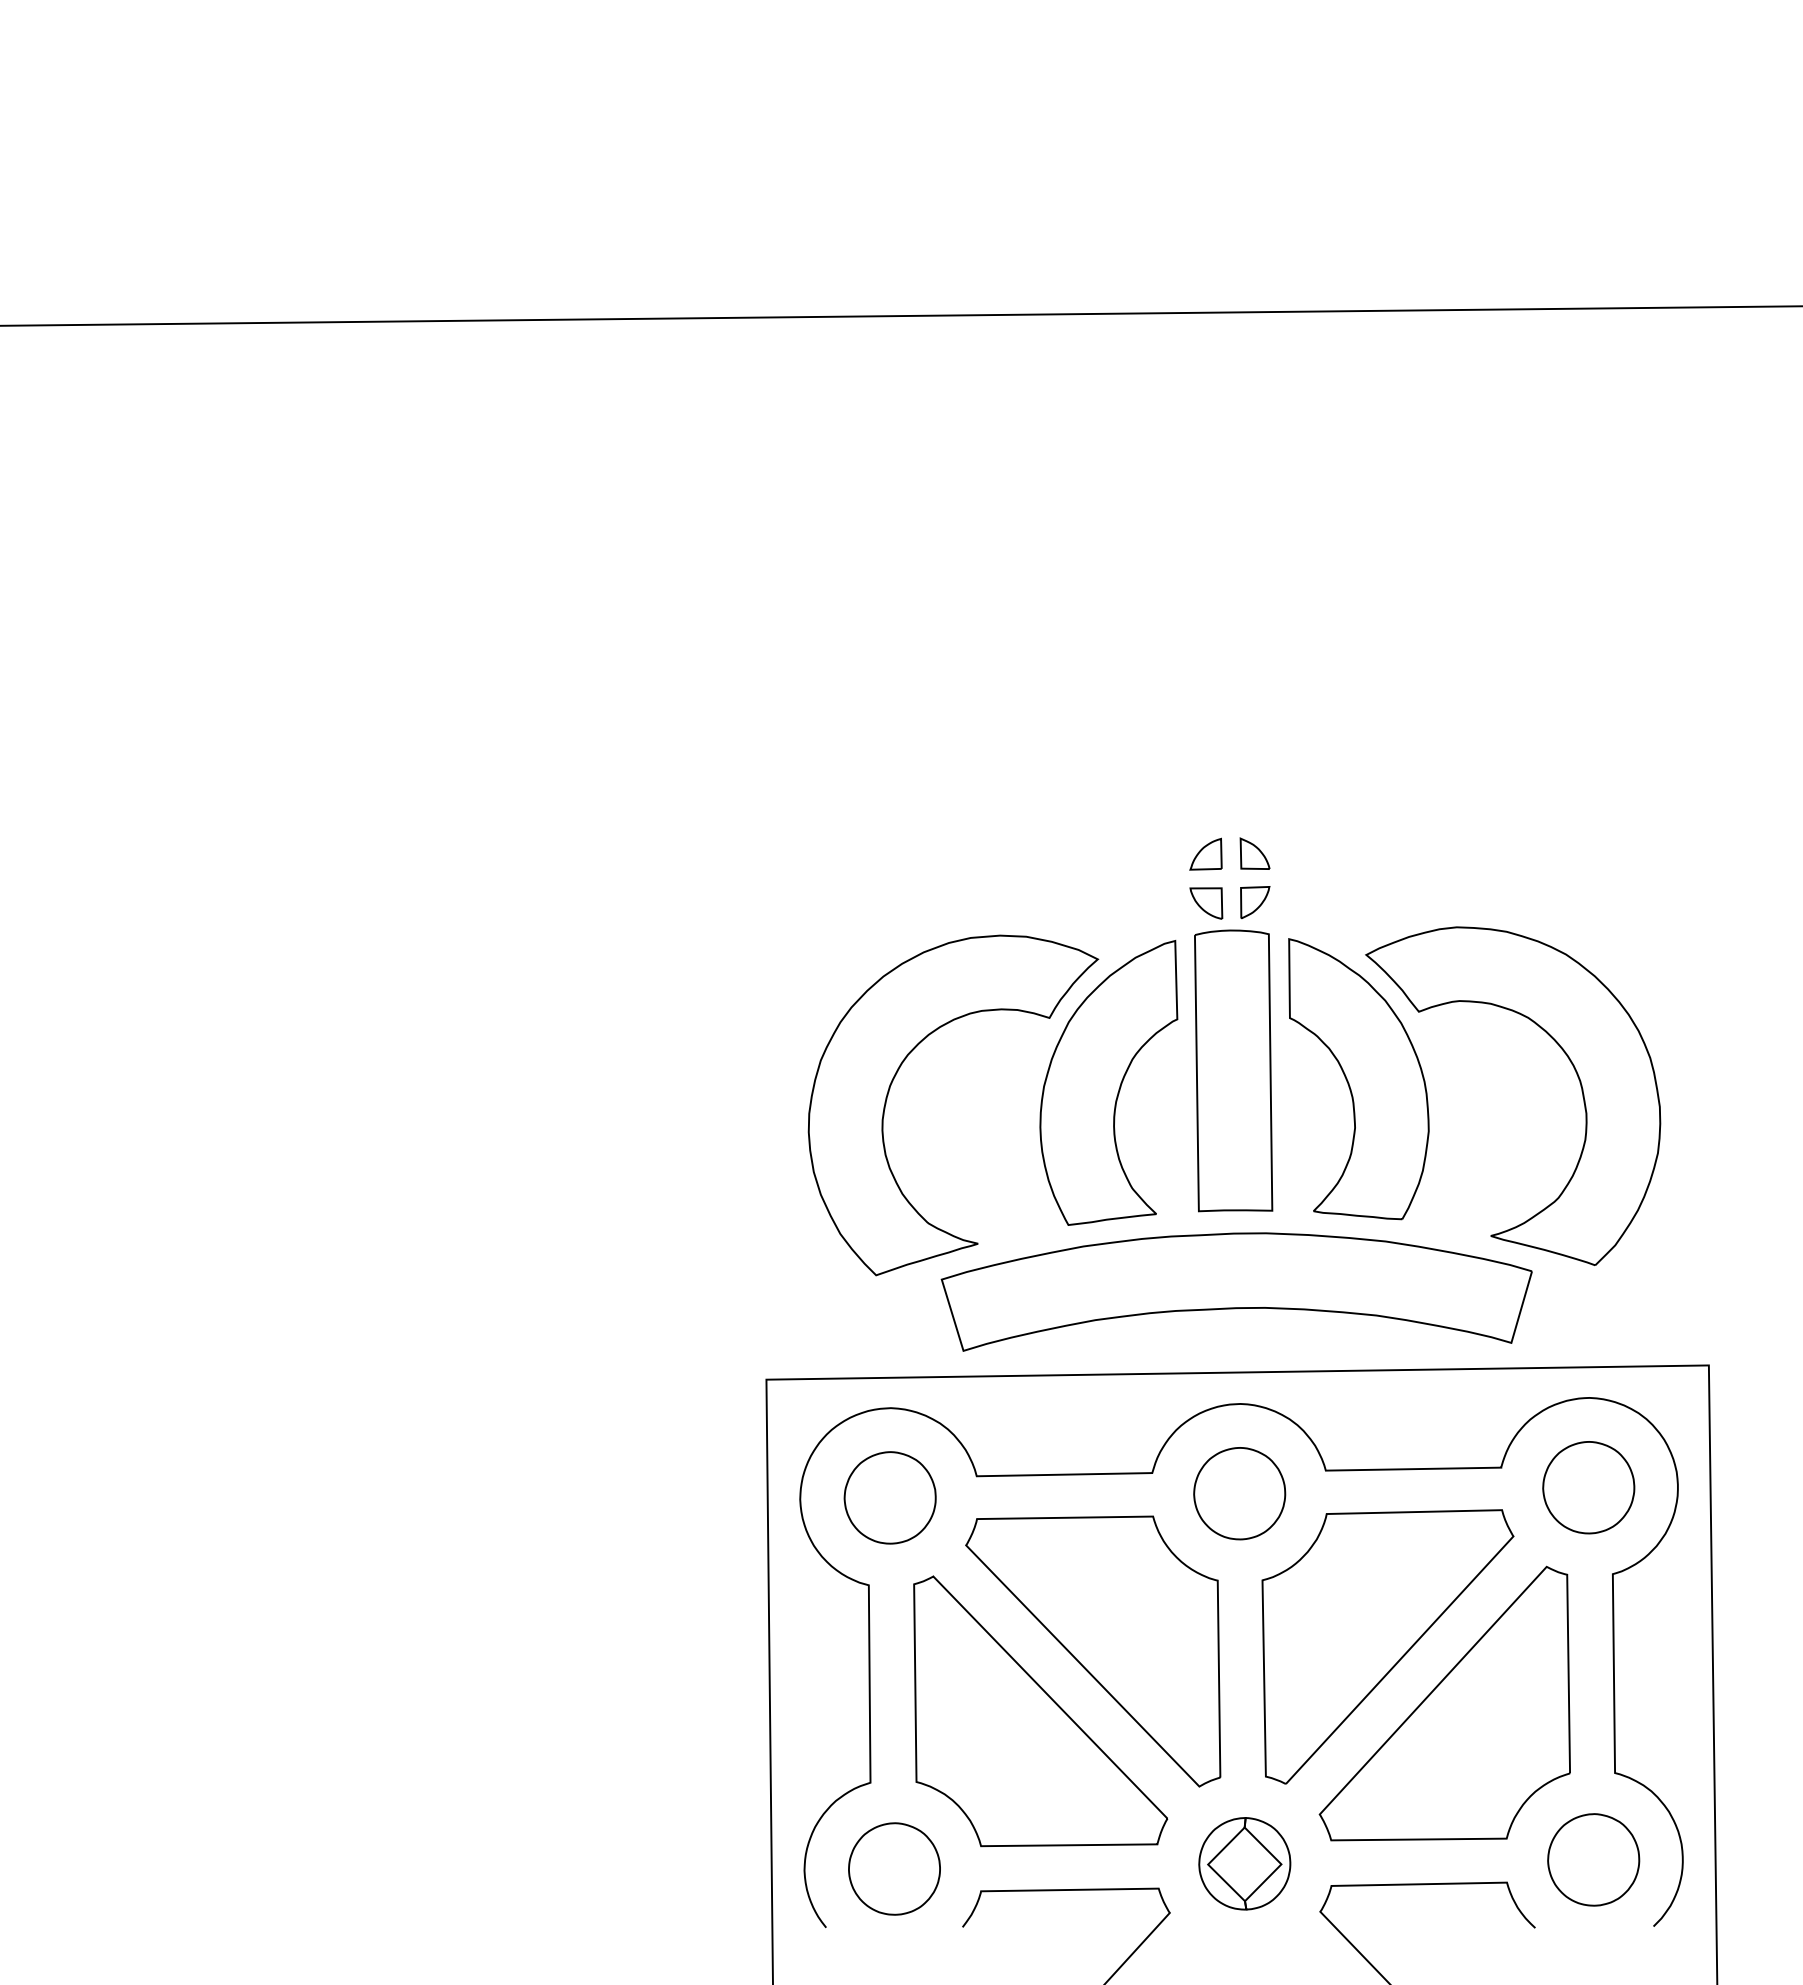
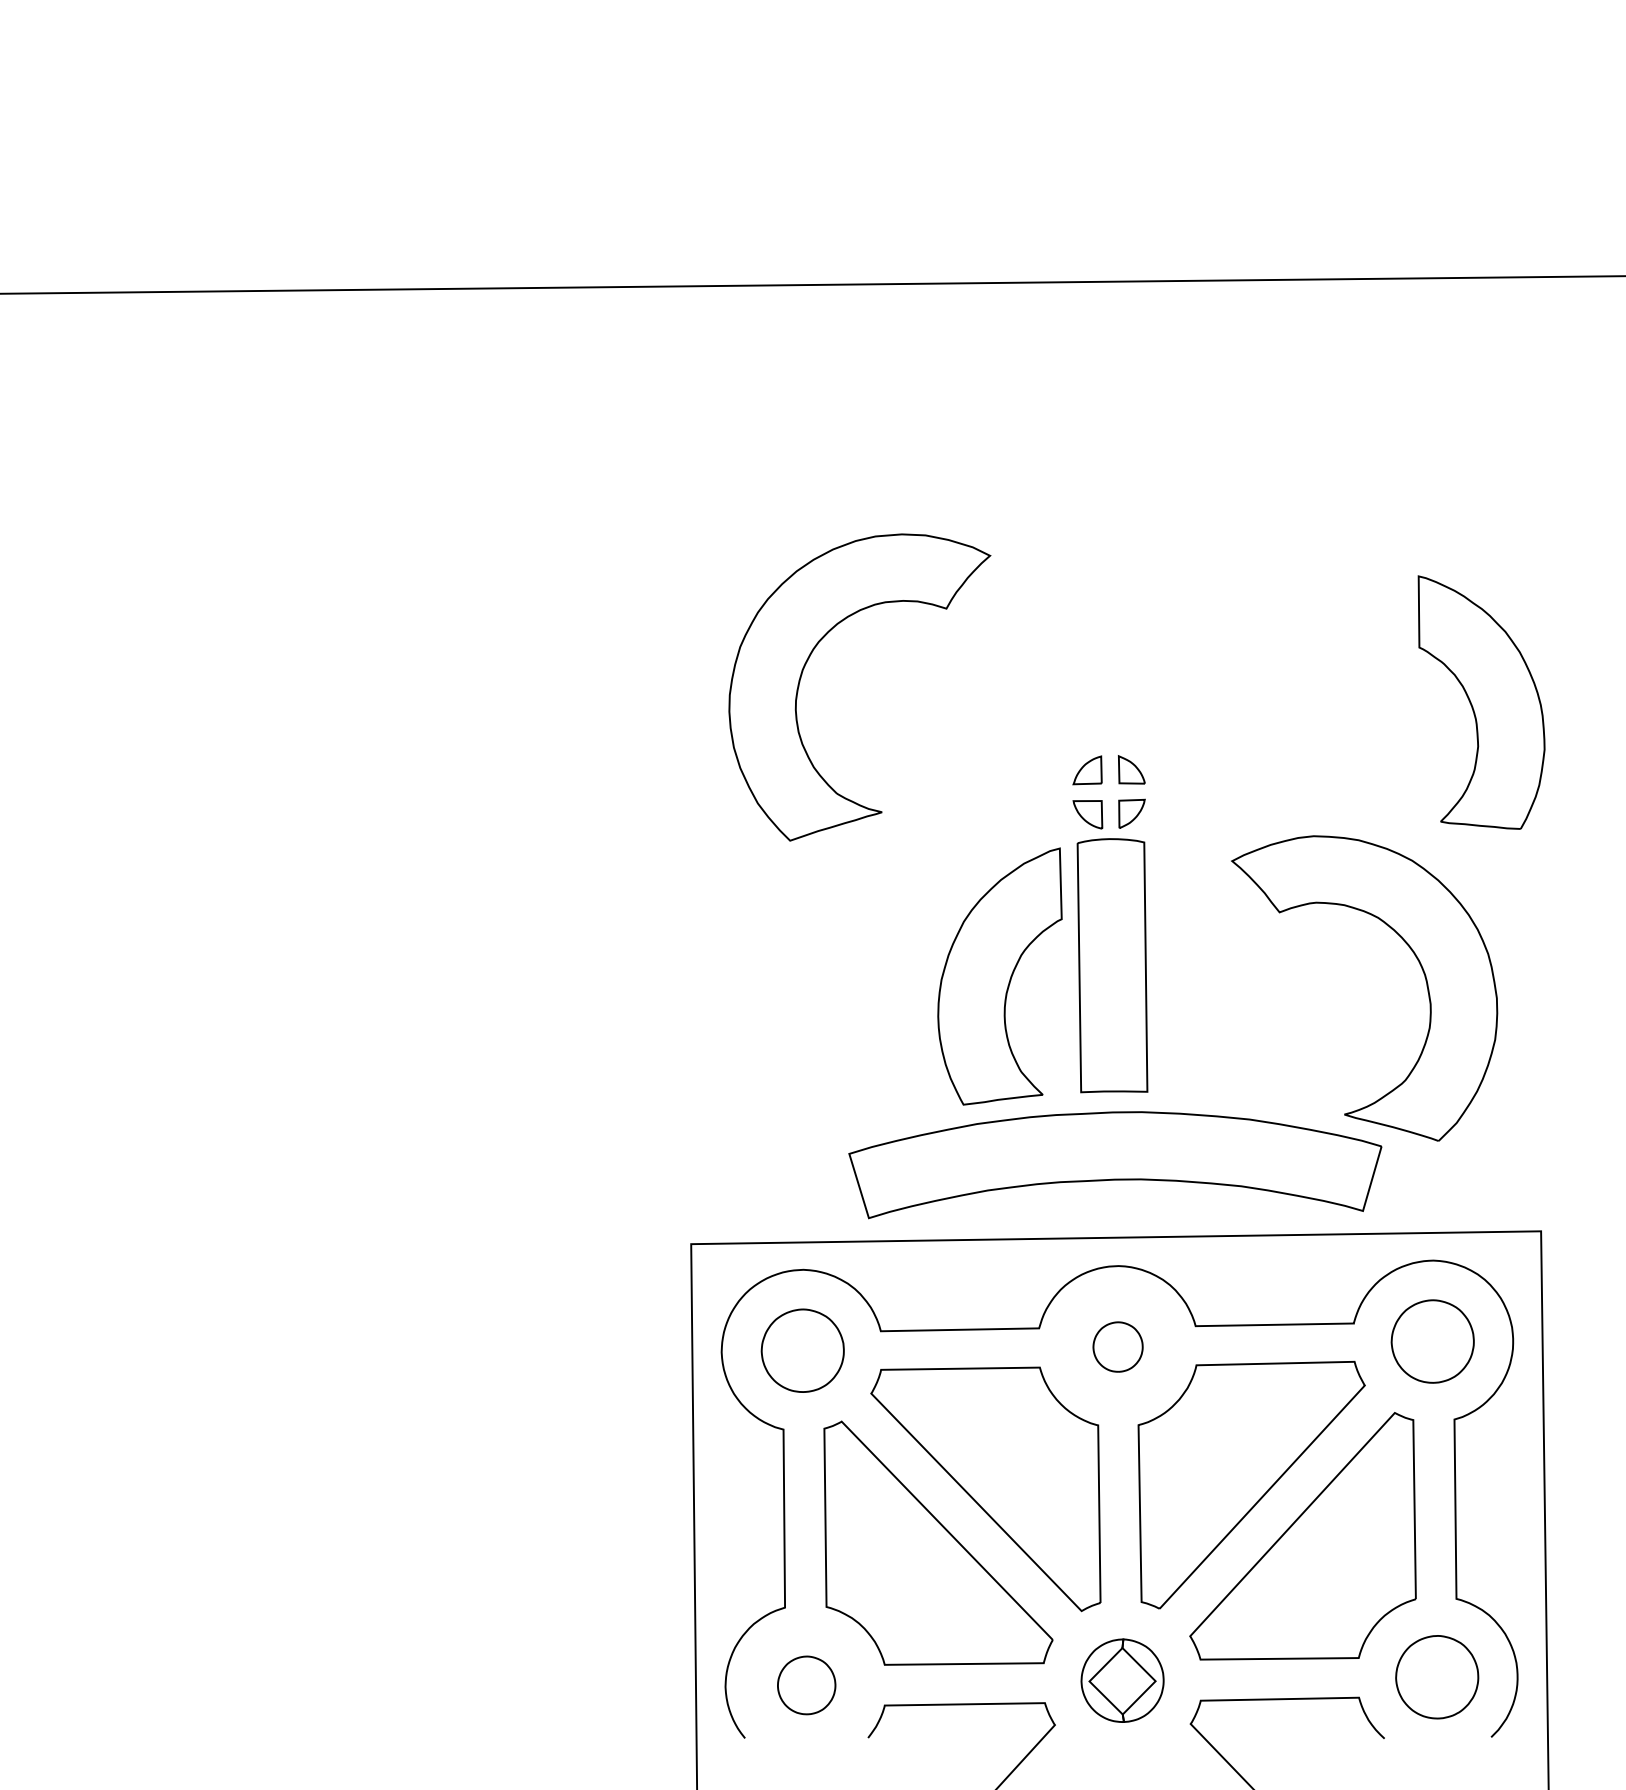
part: (895, 1077) -> (807, 662), moved
part: (1358, 1079) -> (1481, 702), moved
part: (1239, 1493) -> (1117, 1346), size x0.6
part: (894, 1868) -> (806, 1684), size x0.7

